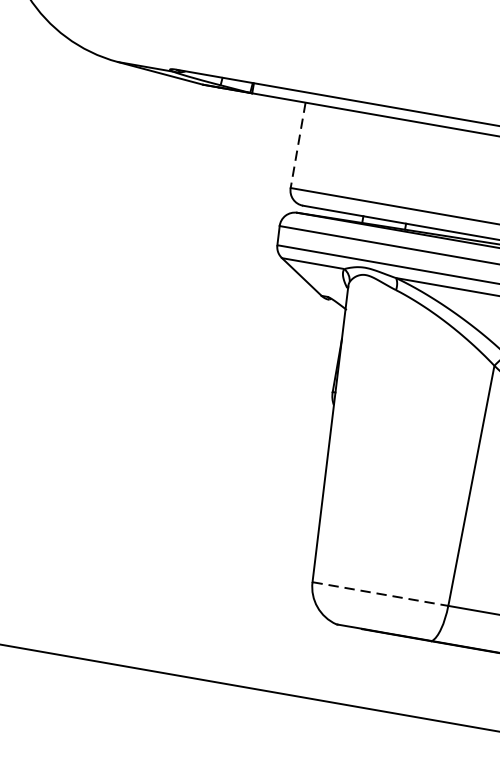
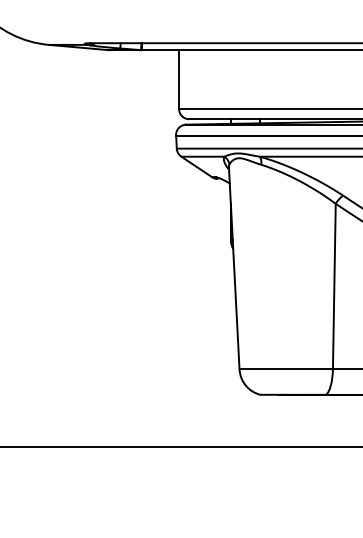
line: (298, 146) -> (179, 80), dashed -> solid
line: (380, 594) -> (286, 369), dashed -> solid

